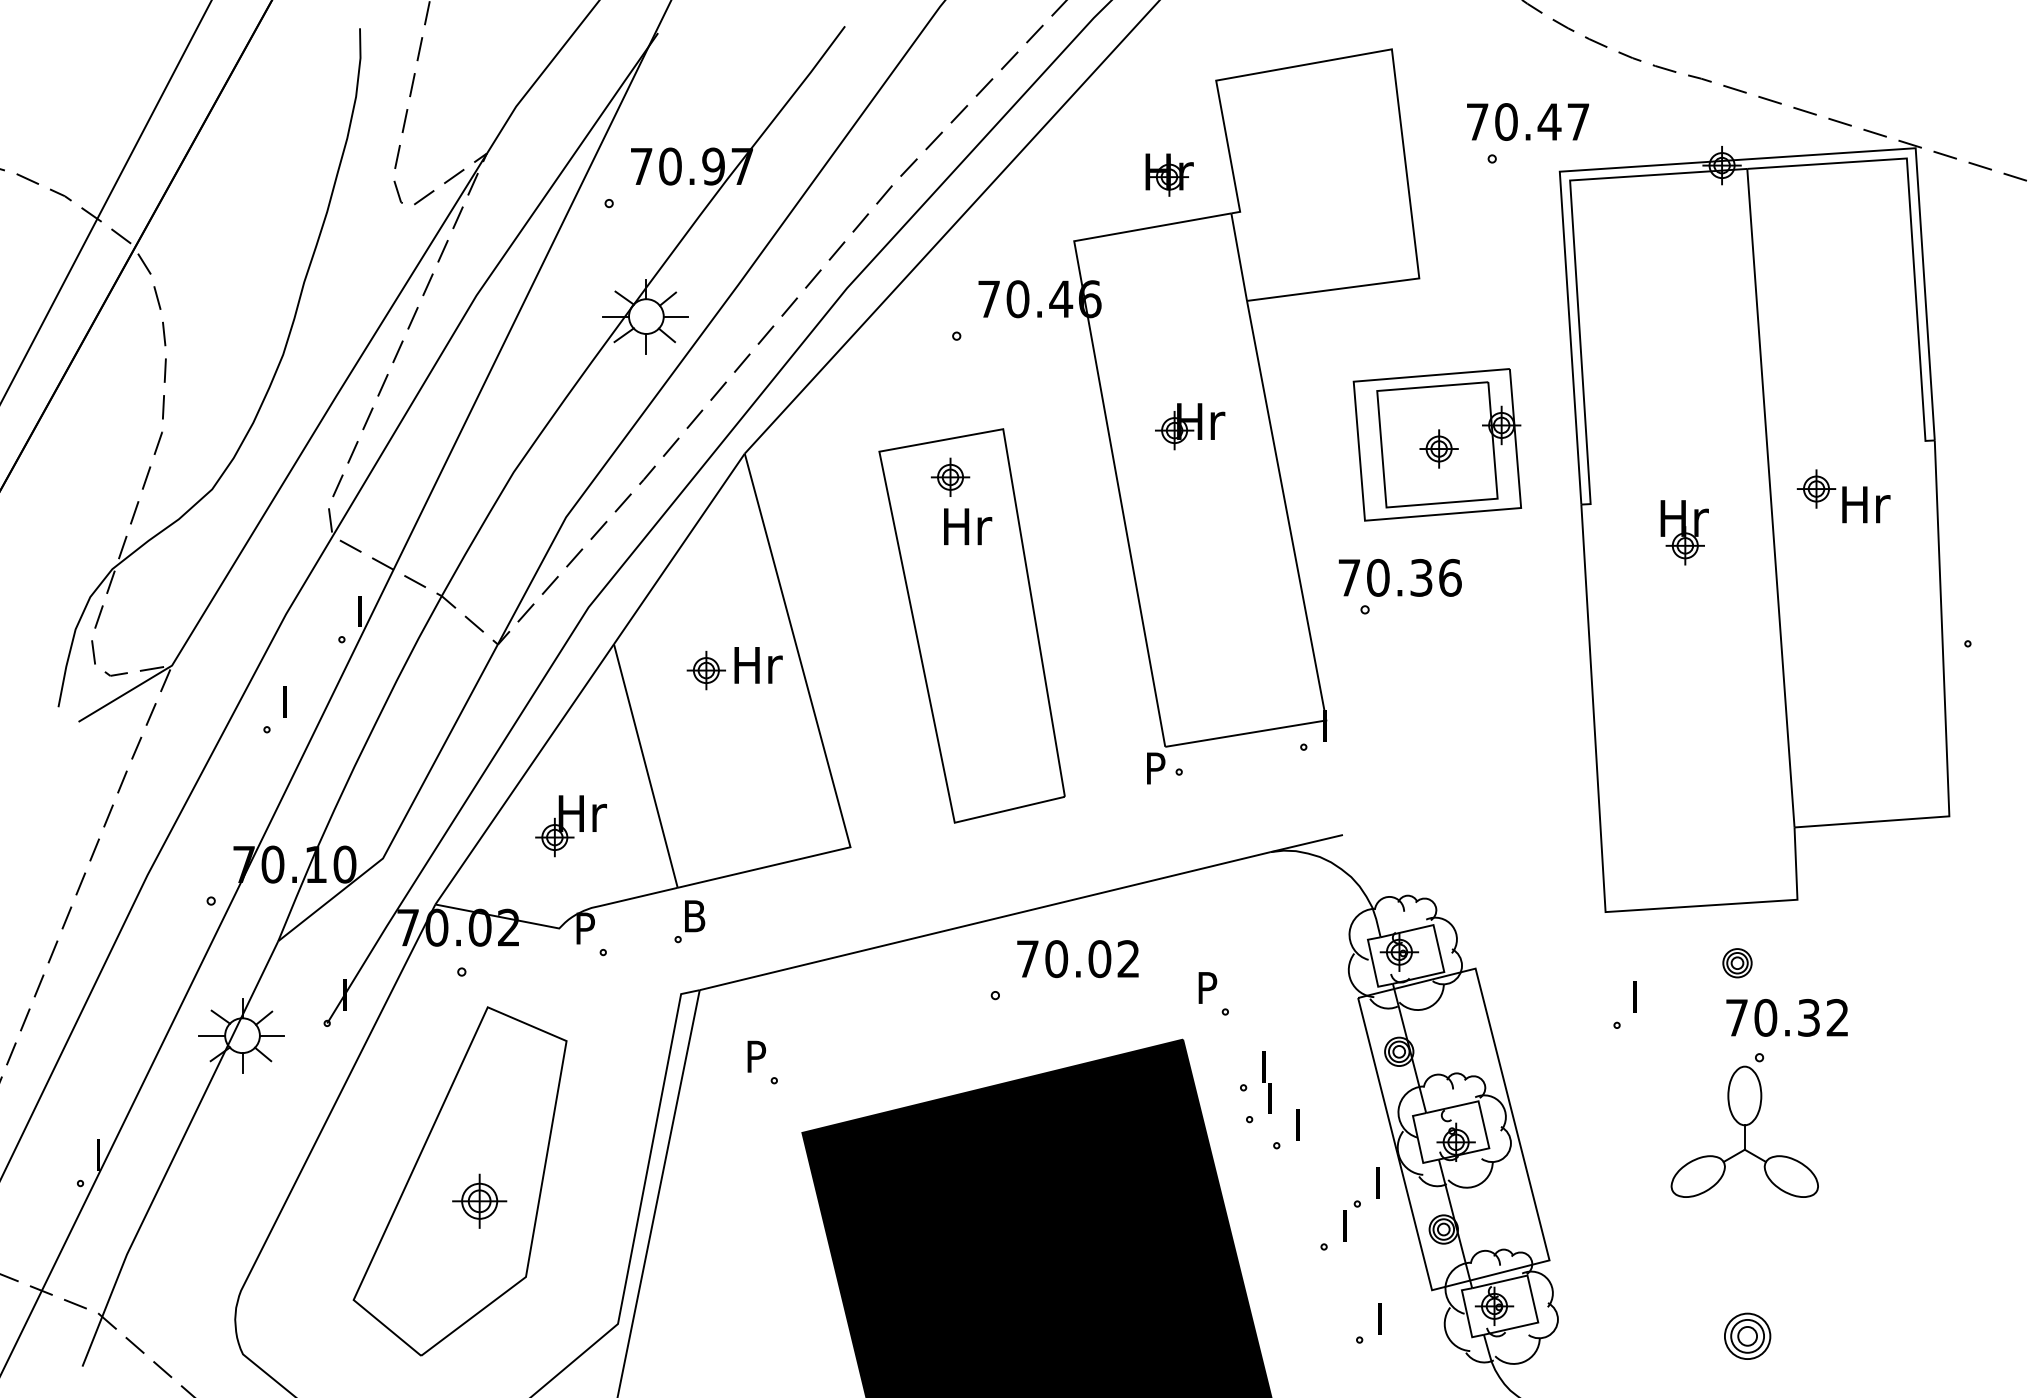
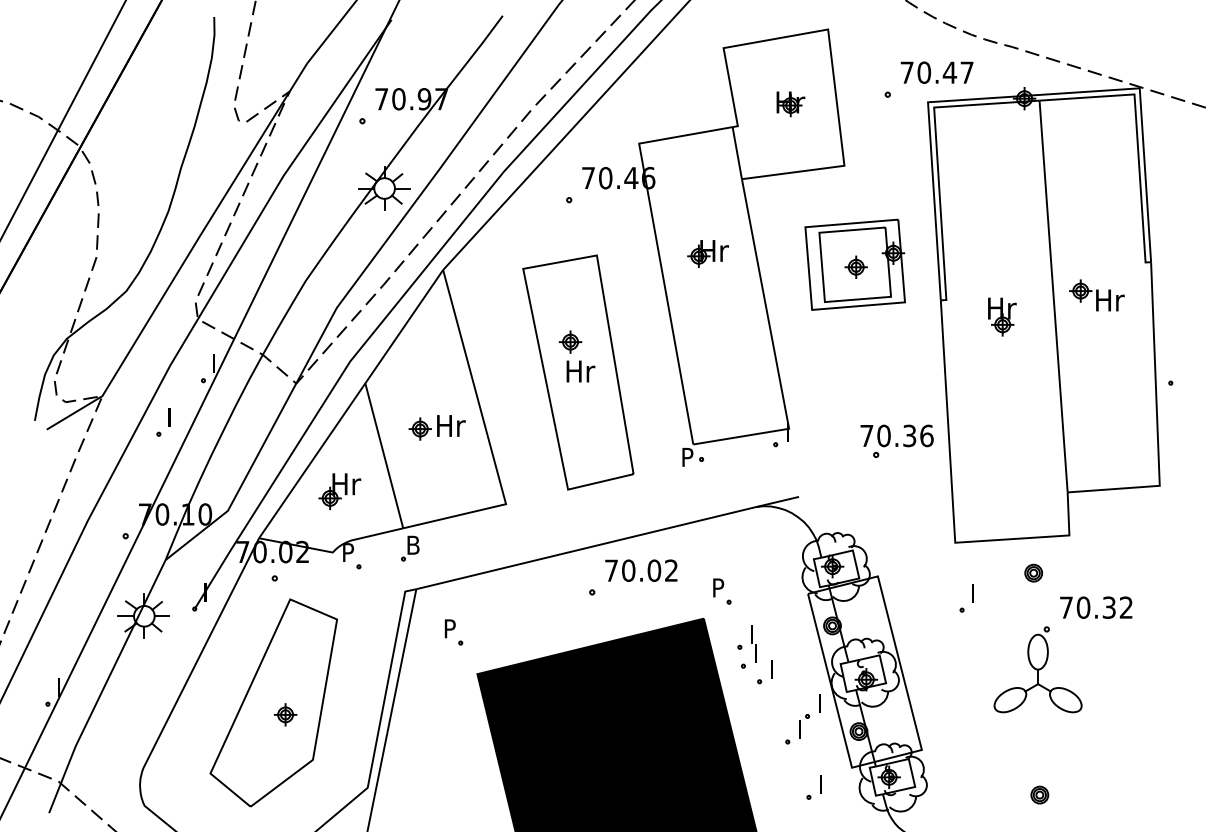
text: (1526, 121) -> (936, 72), moved
part: (1168, 175) -> (790, 104), moved
part: (960, 501) -> (576, 356), moved
part: (1399, 585) -> (896, 440), moved
part: (733, 667) -> (436, 427), moved
text: (1787, 1017) -> (1096, 607), moved
part: (479, 1200) -> (285, 714), size x0.71
part: (1747, 1335) -> (1039, 794), size x0.62

